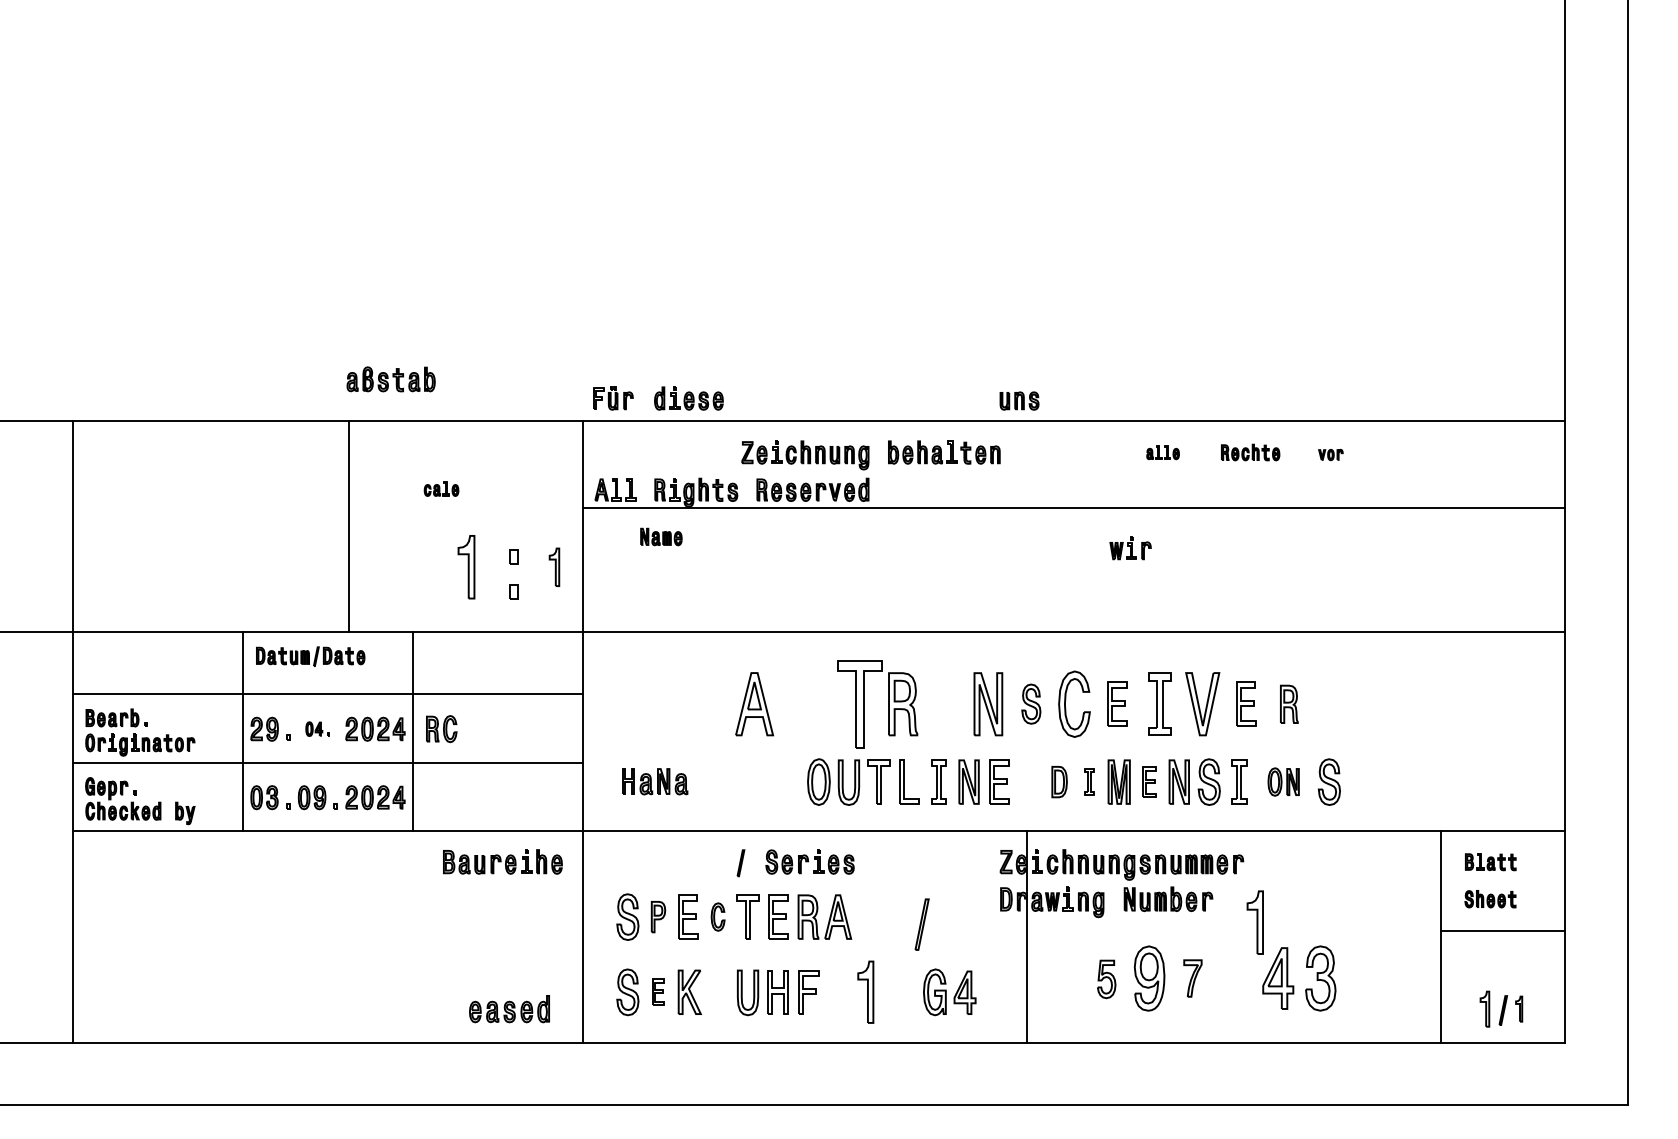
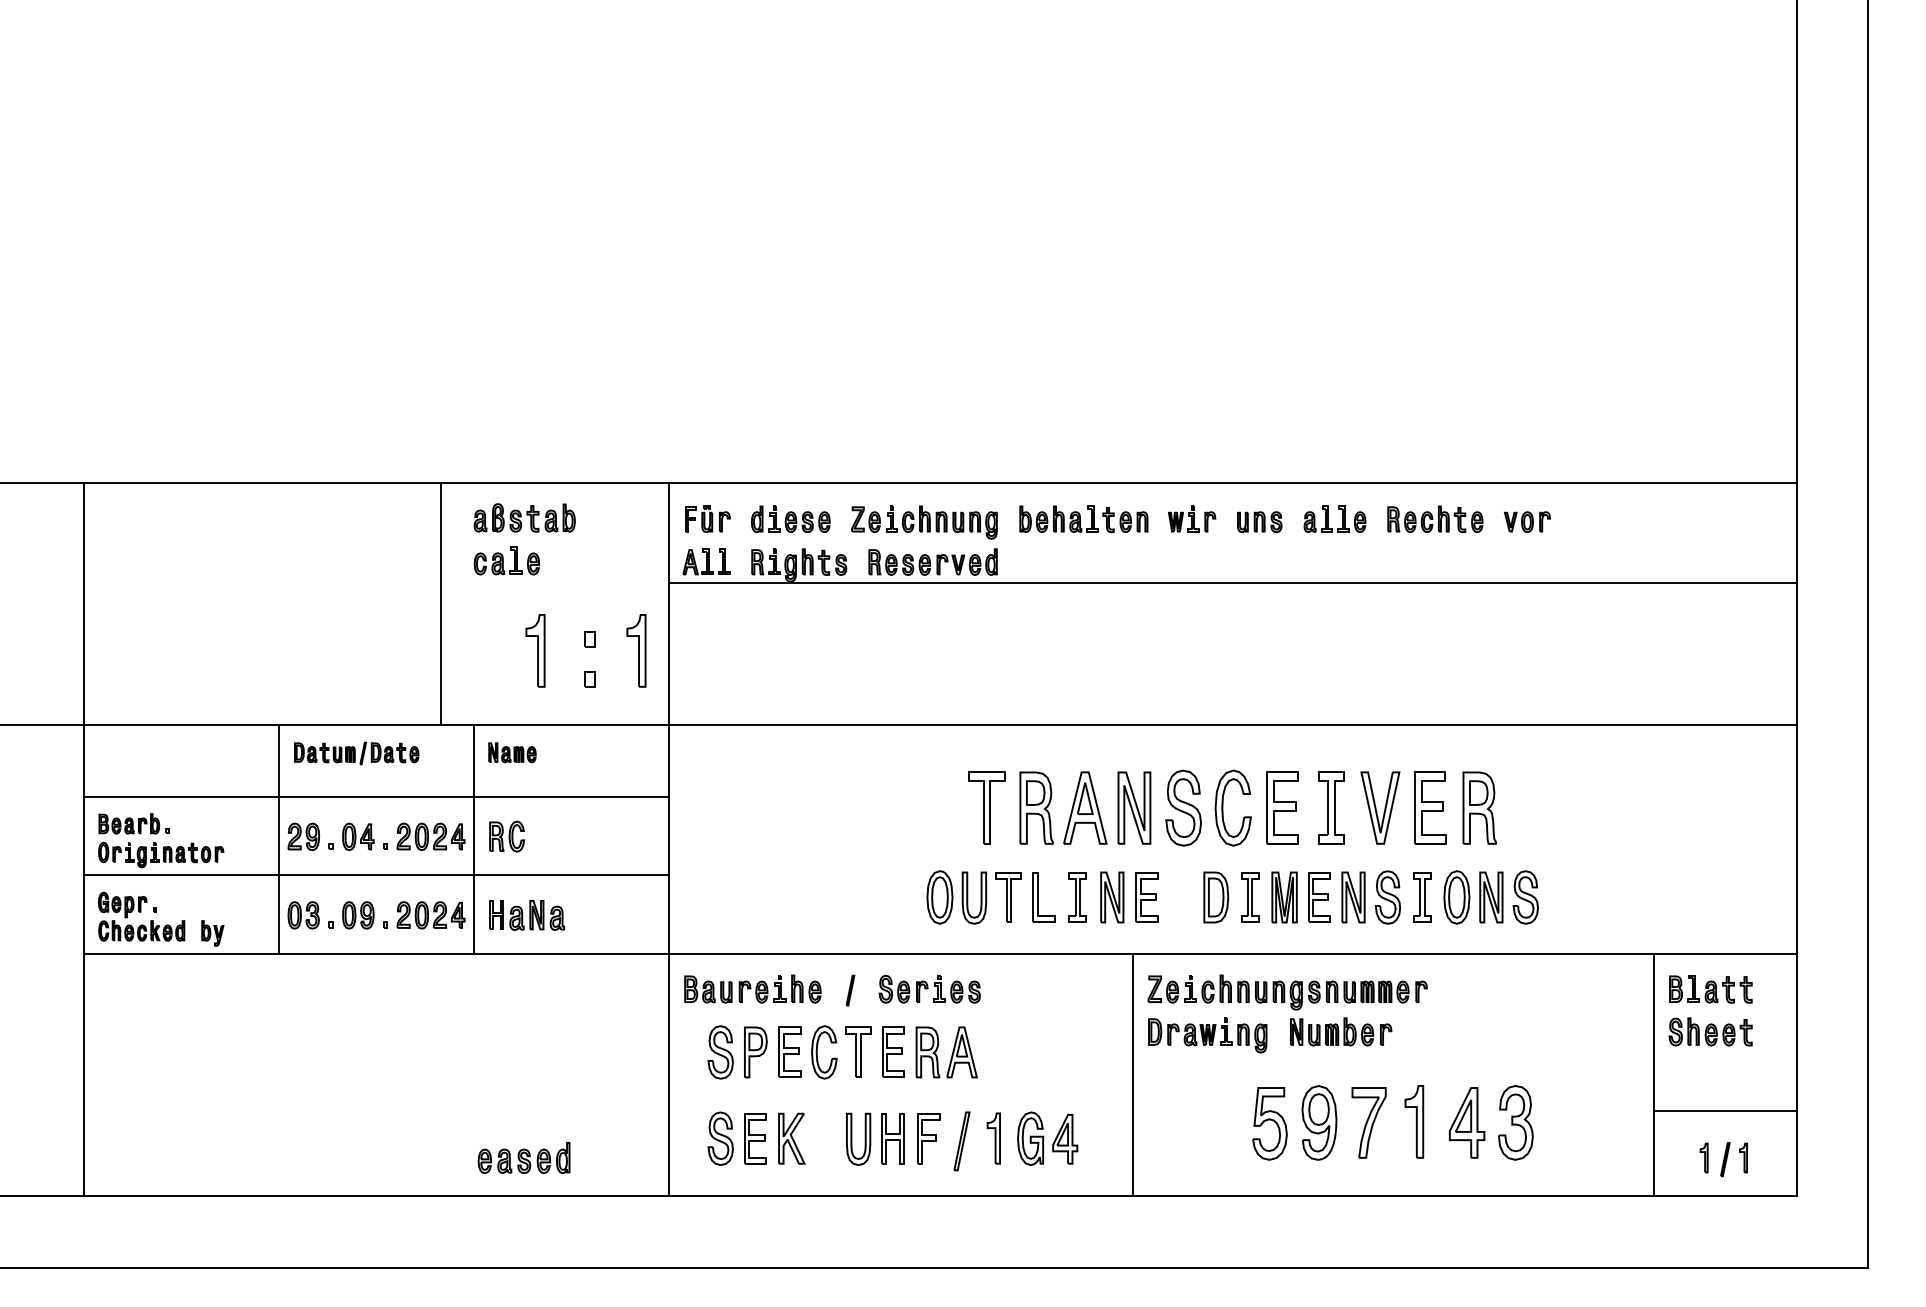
part: (390, 379) -> (524, 518), moved
part: (613, 398) -> (707, 519), moved
part: (688, 398) -> (790, 519), moved
part: (1019, 400) -> (1259, 521), moved
part: (1162, 452) -> (1334, 519), size x1.67
part: (1250, 452) -> (1435, 519), size x1.43
part: (1330, 454) -> (1527, 521), size x1.67
part: (441, 488) -> (506, 560), size x1.67
line: (348, 526) -> (440, 604), moved
part: (661, 536) -> (512, 752), moved
part: (1130, 548) -> (1191, 519), moved
part: (554, 567) -> (636, 651), size x1.67
part: (859, 703) -> (986, 807), size x0.71
part: (1031, 703) -> (1183, 807), size x1.67
part: (1117, 703) -> (1282, 807), size x1.43
part: (1246, 703) -> (1430, 807), size x1.43
part: (754, 704) -> (1085, 808), moved
part: (1289, 704) -> (1479, 808), size x1.67
part: (317, 728) -> (364, 835), size x1.67
part: (655, 781) -> (527, 915), moved
part: (1059, 781) -> (1216, 896), size x1.43
part: (1089, 781) -> (1250, 896), size x1.67
part: (1149, 781) -> (1319, 896), size x1.43
part: (1283, 781) -> (1473, 896), size x1.67
part: (502, 861) -> (752, 988), moved
part: (1490, 861) -> (1710, 988), size x1.43
part: (1490, 898) -> (1710, 1031), size x1.43
part: (658, 916) -> (755, 1051), size x1.43
part: (717, 916) -> (823, 1051), size x1.67
part: (1254, 922) -> (1413, 1121), moved
part: (921, 924) -> (961, 1141), moved
line: (1503, 930) -> (1725, 1110), moved
line: (1027, 936) -> (1133, 1074), moved
part: (1192, 978) -> (1368, 1122), size x1.67
part: (1106, 979) -> (1269, 1124), size x1.67
part: (865, 991) -> (993, 1137), size x0.71
part: (658, 992) -> (755, 1138), size x1.67
part: (949, 992) -> (1047, 1138), moved
part: (1484, 1008) -> (1703, 1157), size x0.71
part: (509, 1009) -> (524, 1158), moved

